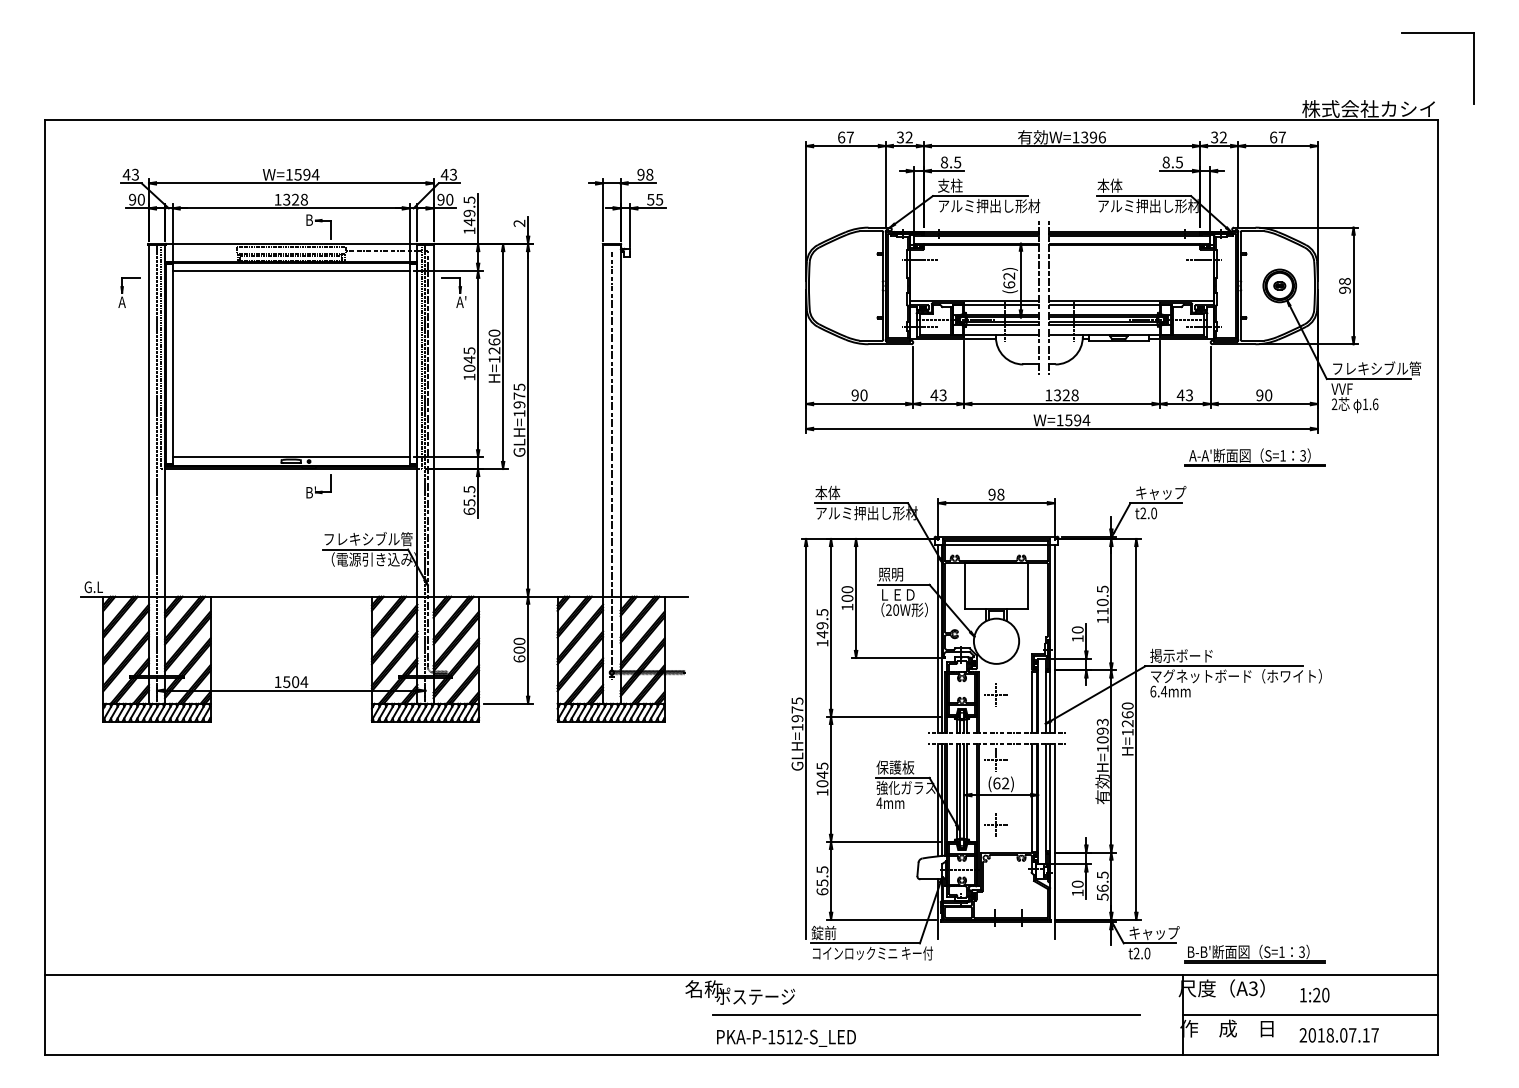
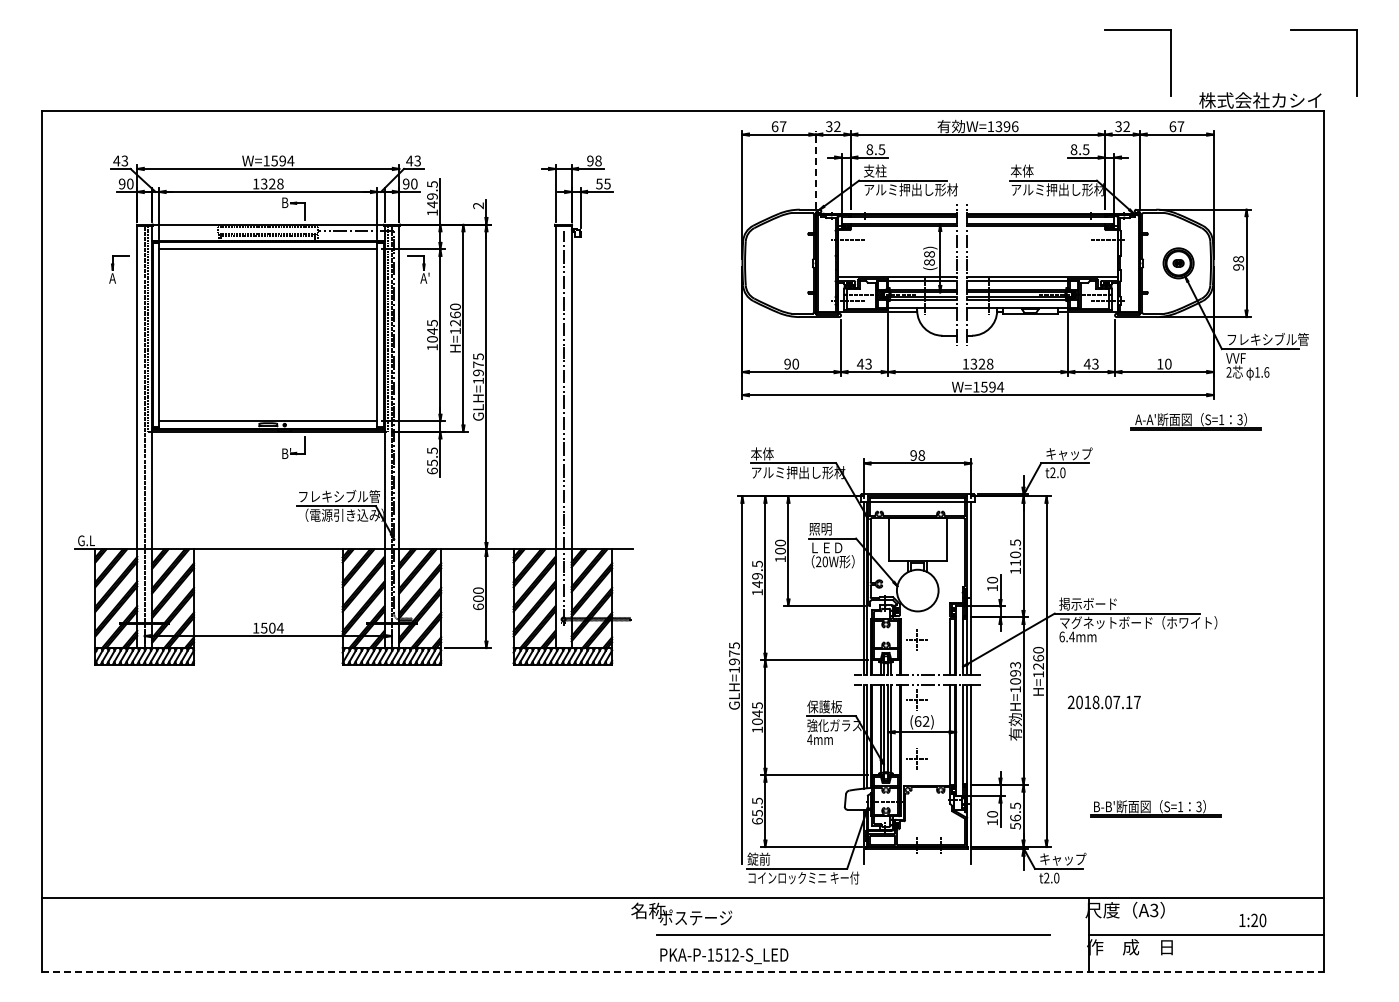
part: (1235, 33) -> (1137, 30), added
line: (885, 183) -> (815, 169), solid -> dashed
text: (1009, 280) -> (929, 258), (62) -> (88)
text: (1260, 394) -> (1160, 363), 90 -> 10
part: (1254, 457) -> (1195, 421), moved
part: (1254, 953) -> (1155, 808), moved
text: (1314, 995) -> (1252, 920), moved
text: (1338, 1035) -> (1103, 702), moved
line: (742, 1054) -> (683, 971), solid -> dashed

